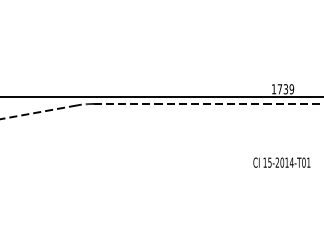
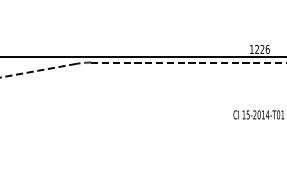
text: (285, 89) -> (262, 49), 1739 -> 1226

